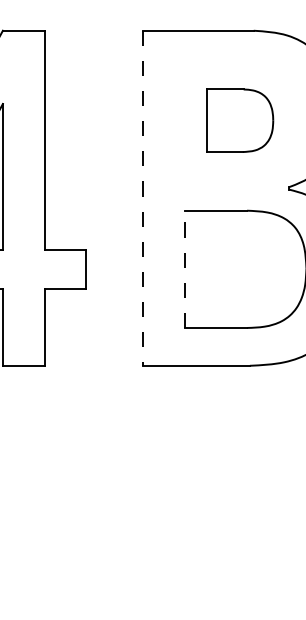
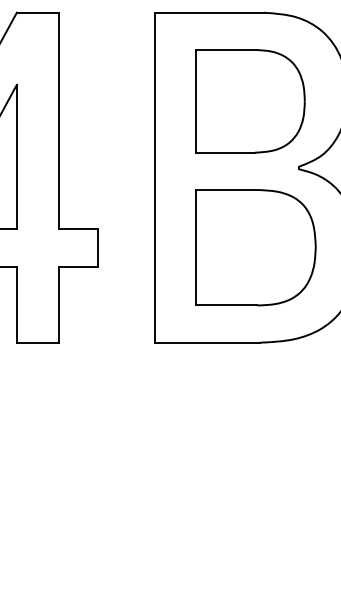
part: (240, 120) -> (250, 101), size x1.67
line: (142, 198) -> (154, 177), dashed -> solid
line: (185, 269) -> (196, 247), dashed -> solid

